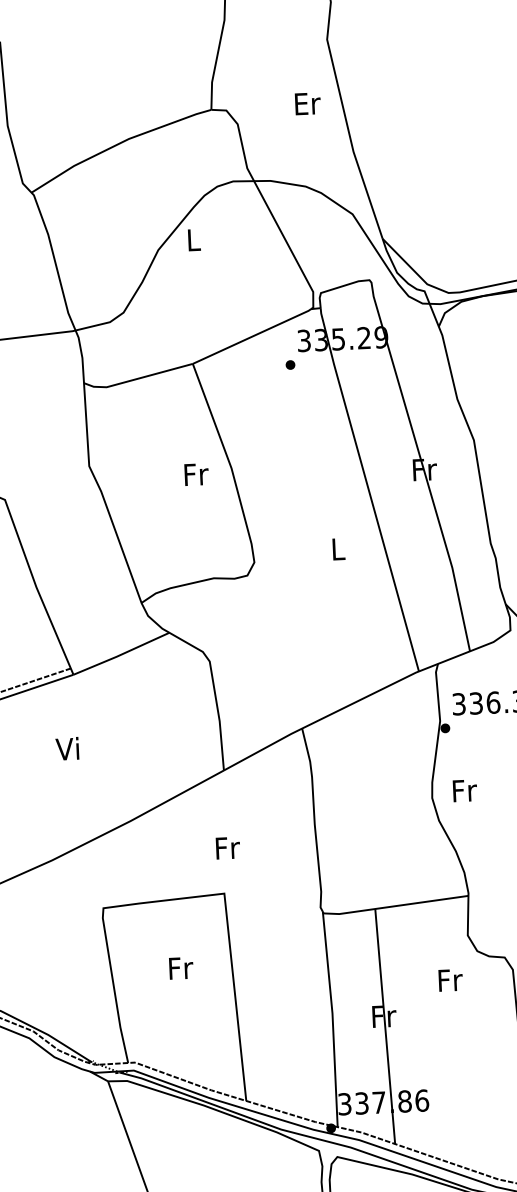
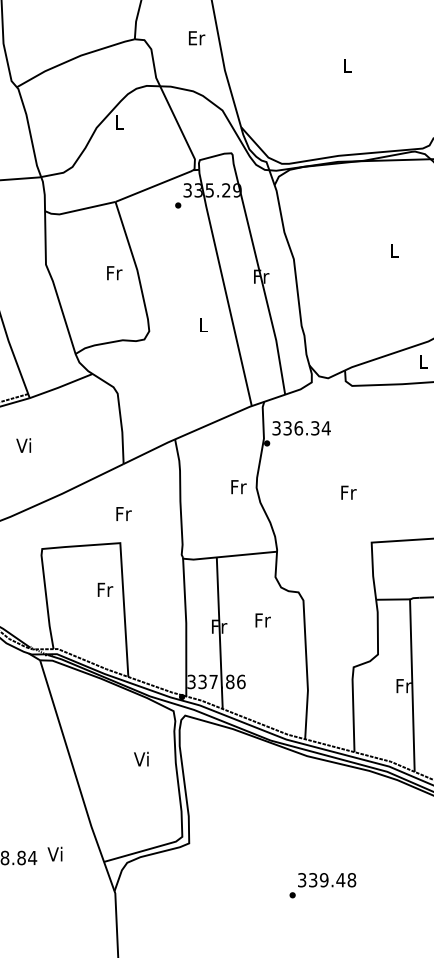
text: (464, 791) -> (238, 487), moved
text: (181, 967) -> (105, 589), moved
text: (449, 980) -> (262, 620), moved

